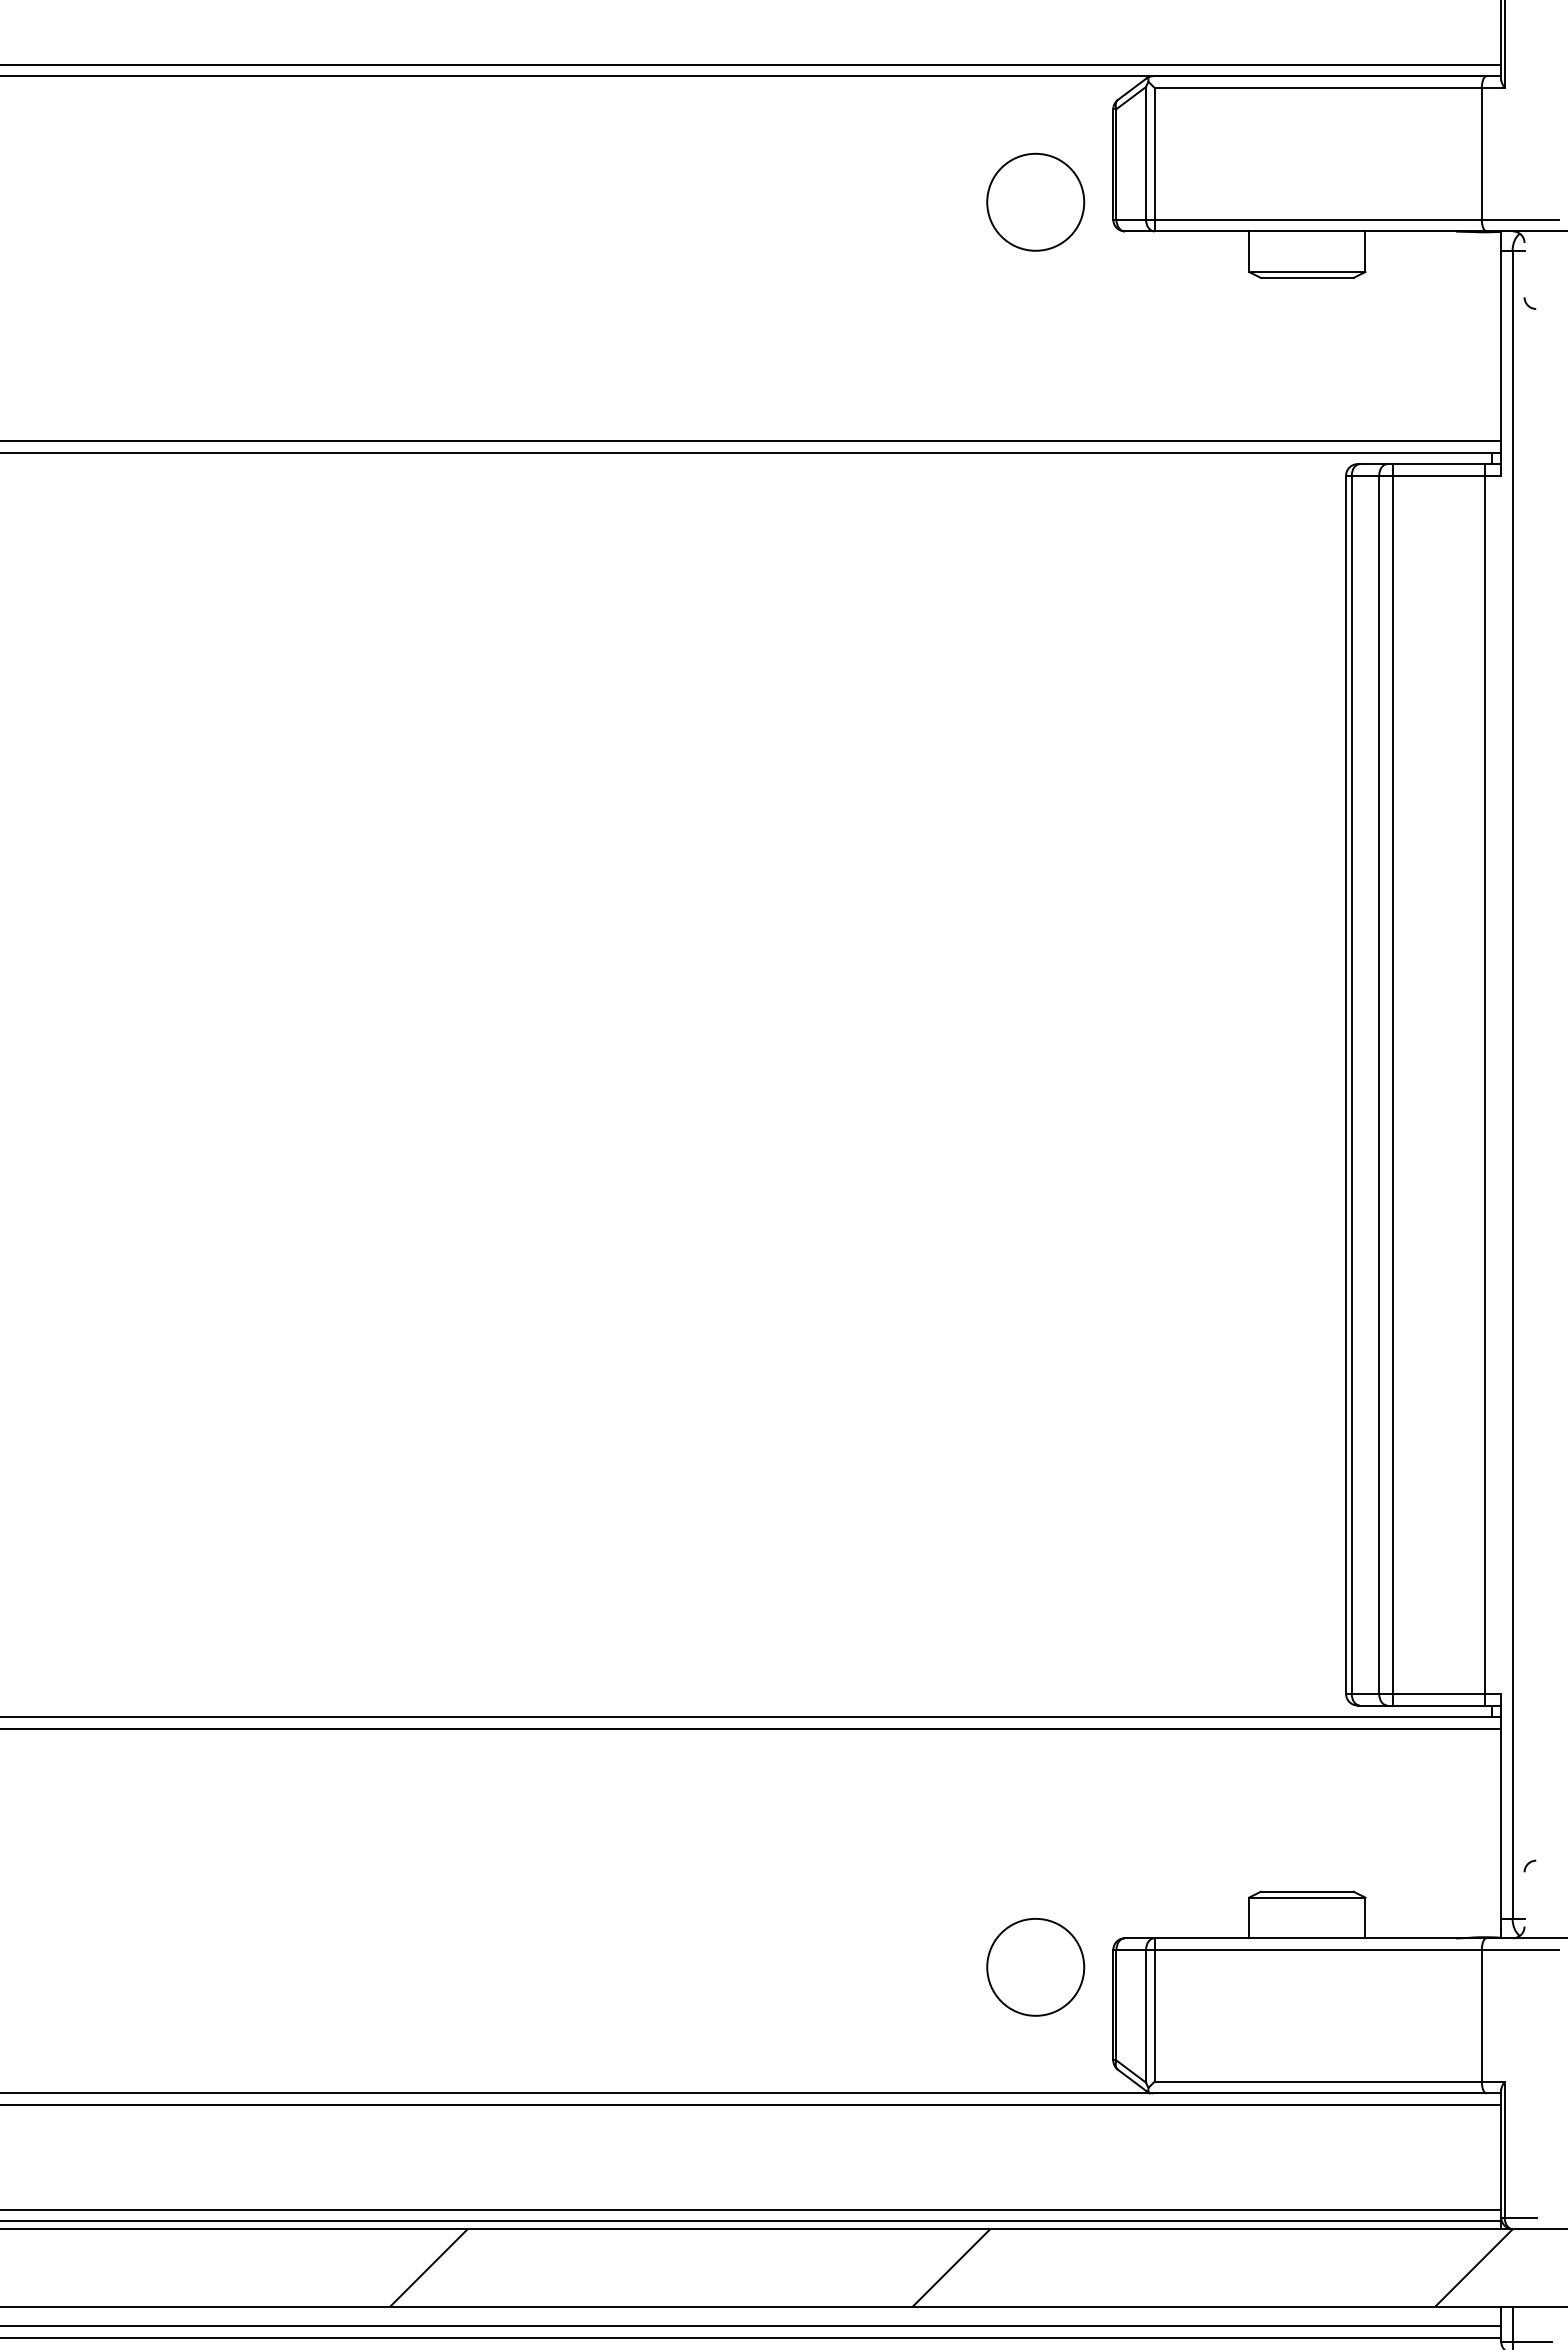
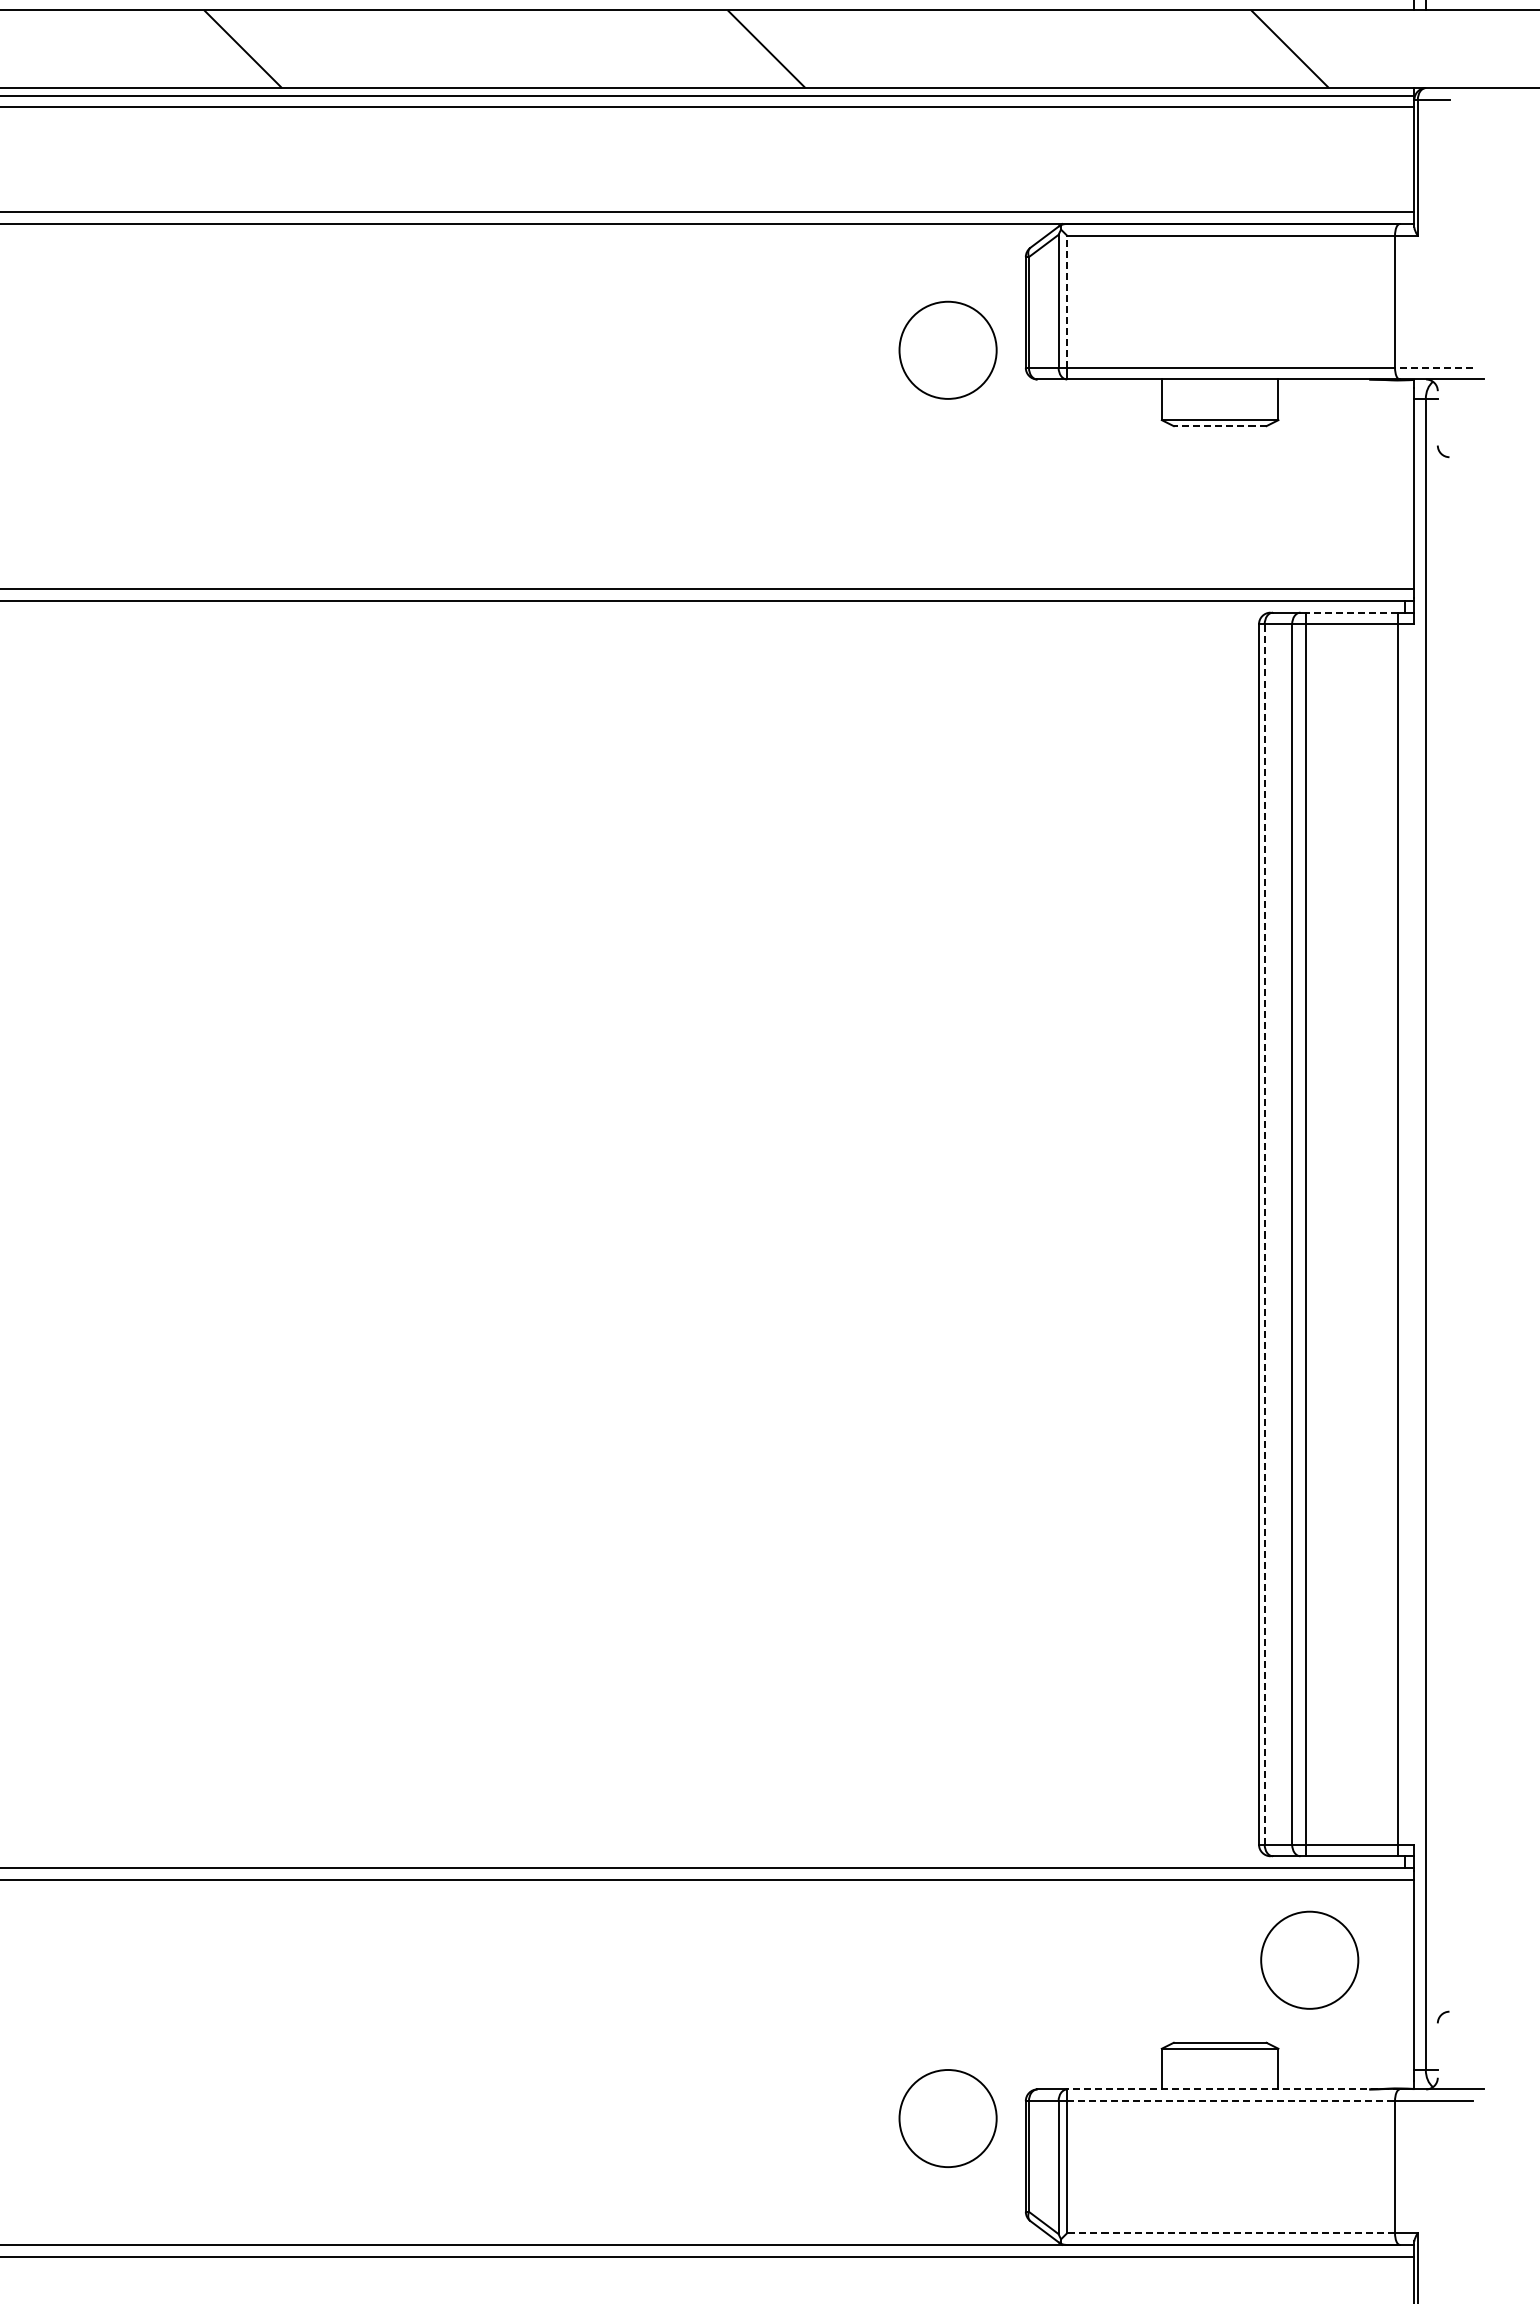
line: (1154, 153) -> (1067, 301), solid -> dashed
line: (1520, 219) -> (1433, 367), solid -> dashed
line: (1306, 277) -> (1219, 425), solid -> dashed
line: (1438, 464) -> (1351, 613), solid -> dashed
line: (1351, 1084) -> (1264, 1234), solid -> dashed
circle: (1396, 1809) -> (1309, 1960), added
line: (1320, 1938) -> (1233, 2089), solid -> dashed
line: (1318, 1949) -> (1231, 2100), solid -> dashed
line: (1318, 2081) -> (1231, 2232), solid -> dashed

